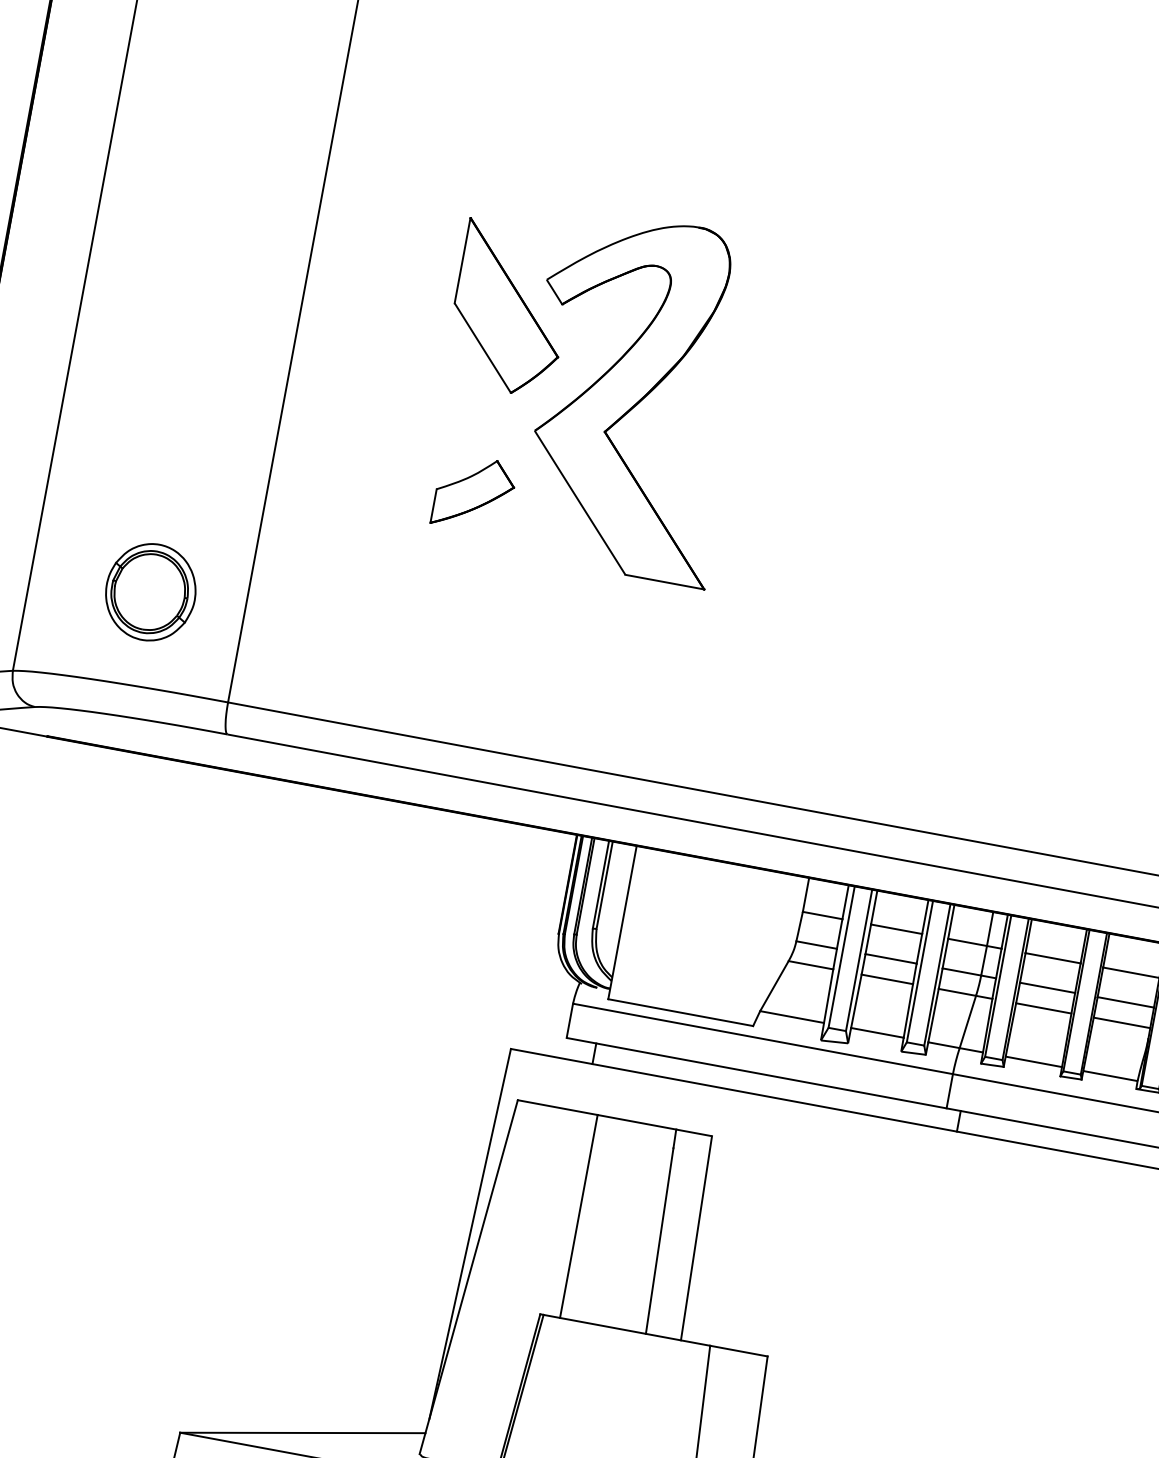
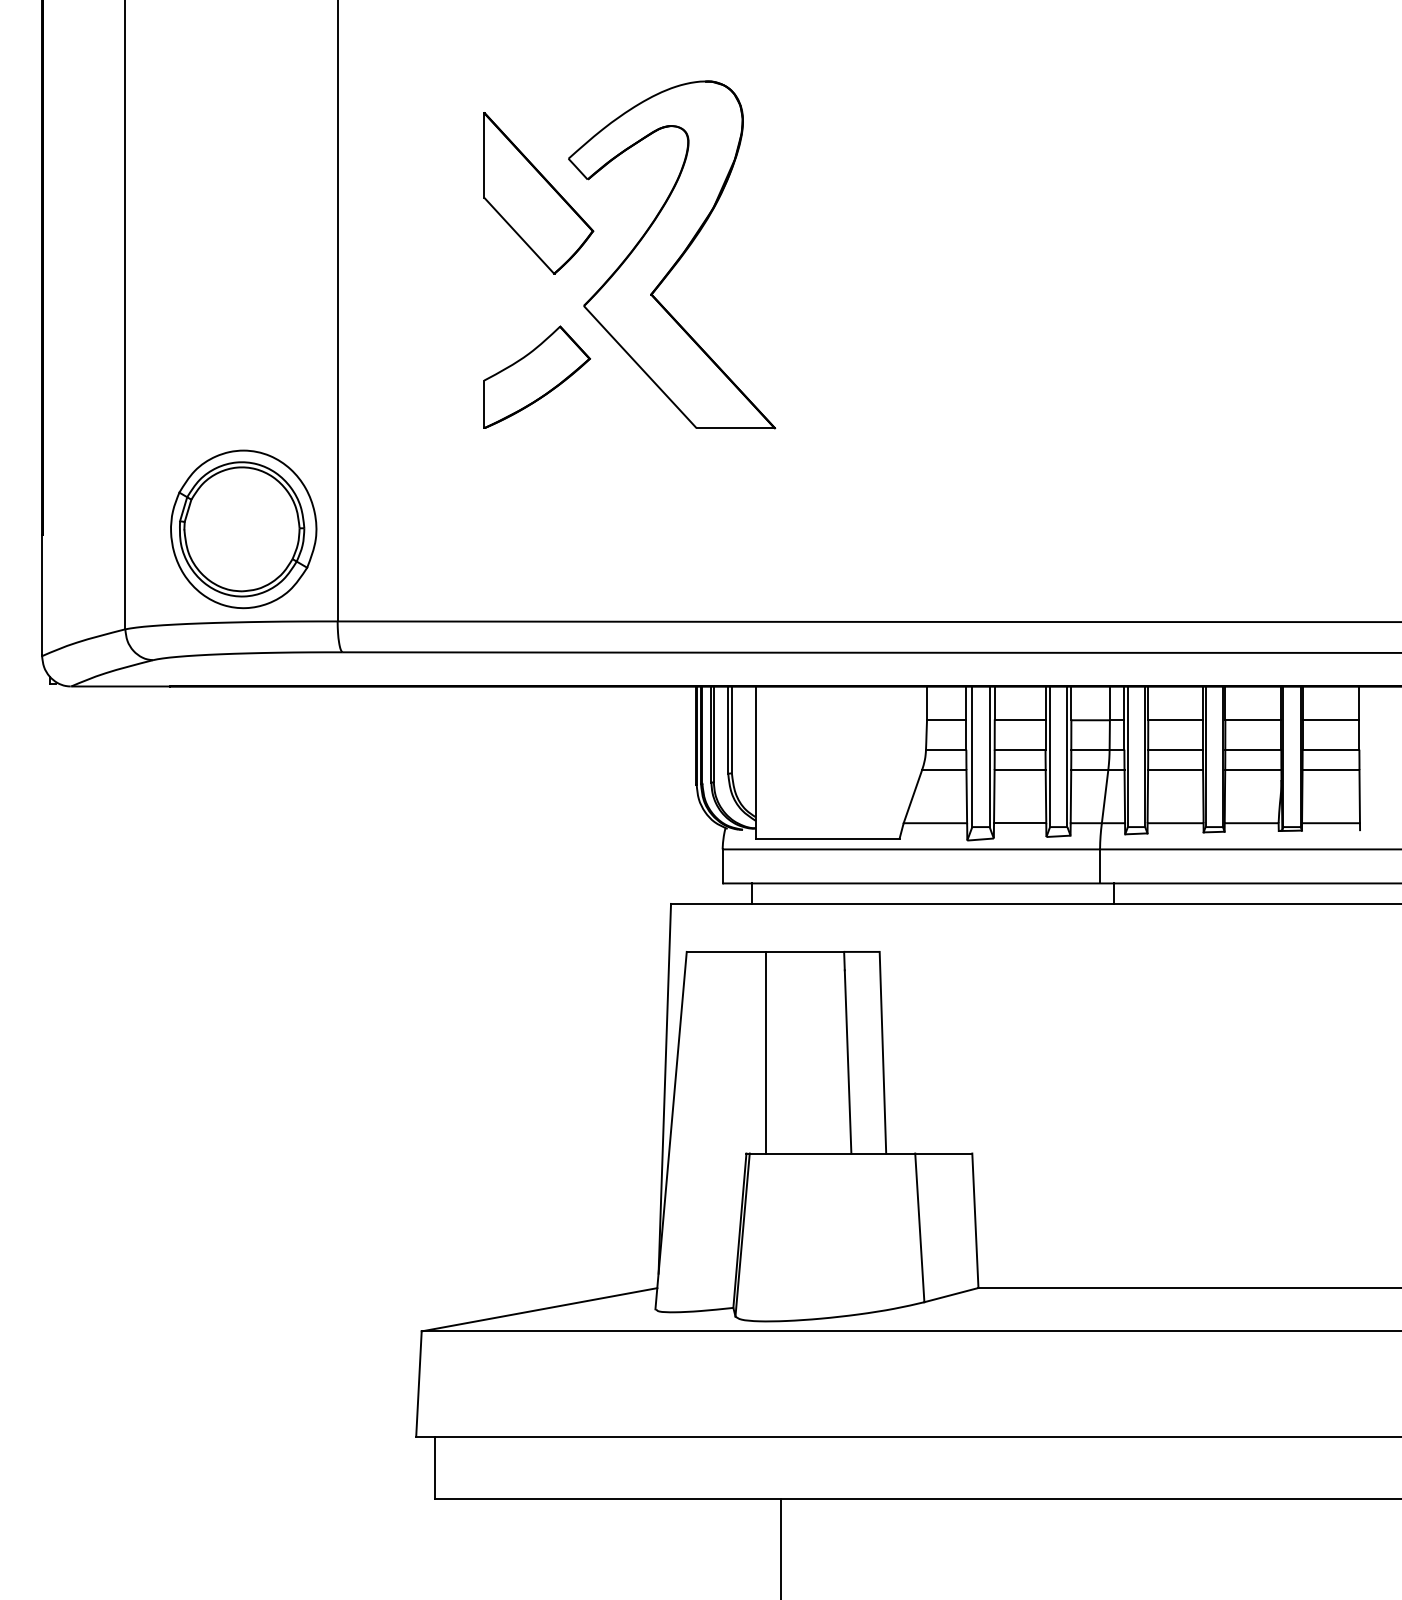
part: (473, 492) -> (536, 376), size x1.43
part: (150, 592) -> (243, 529), size x1.67

